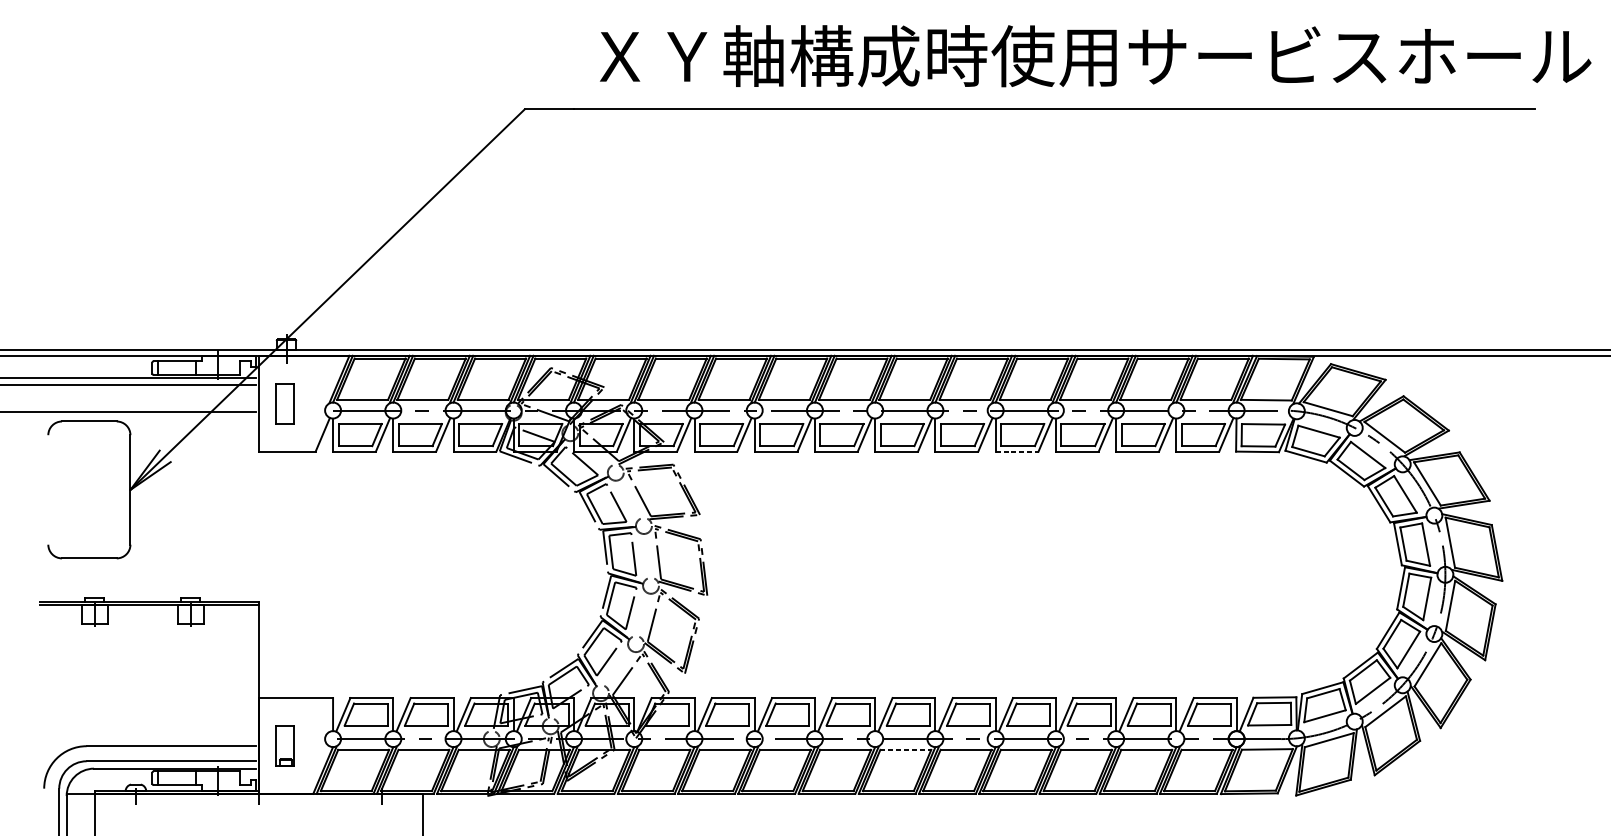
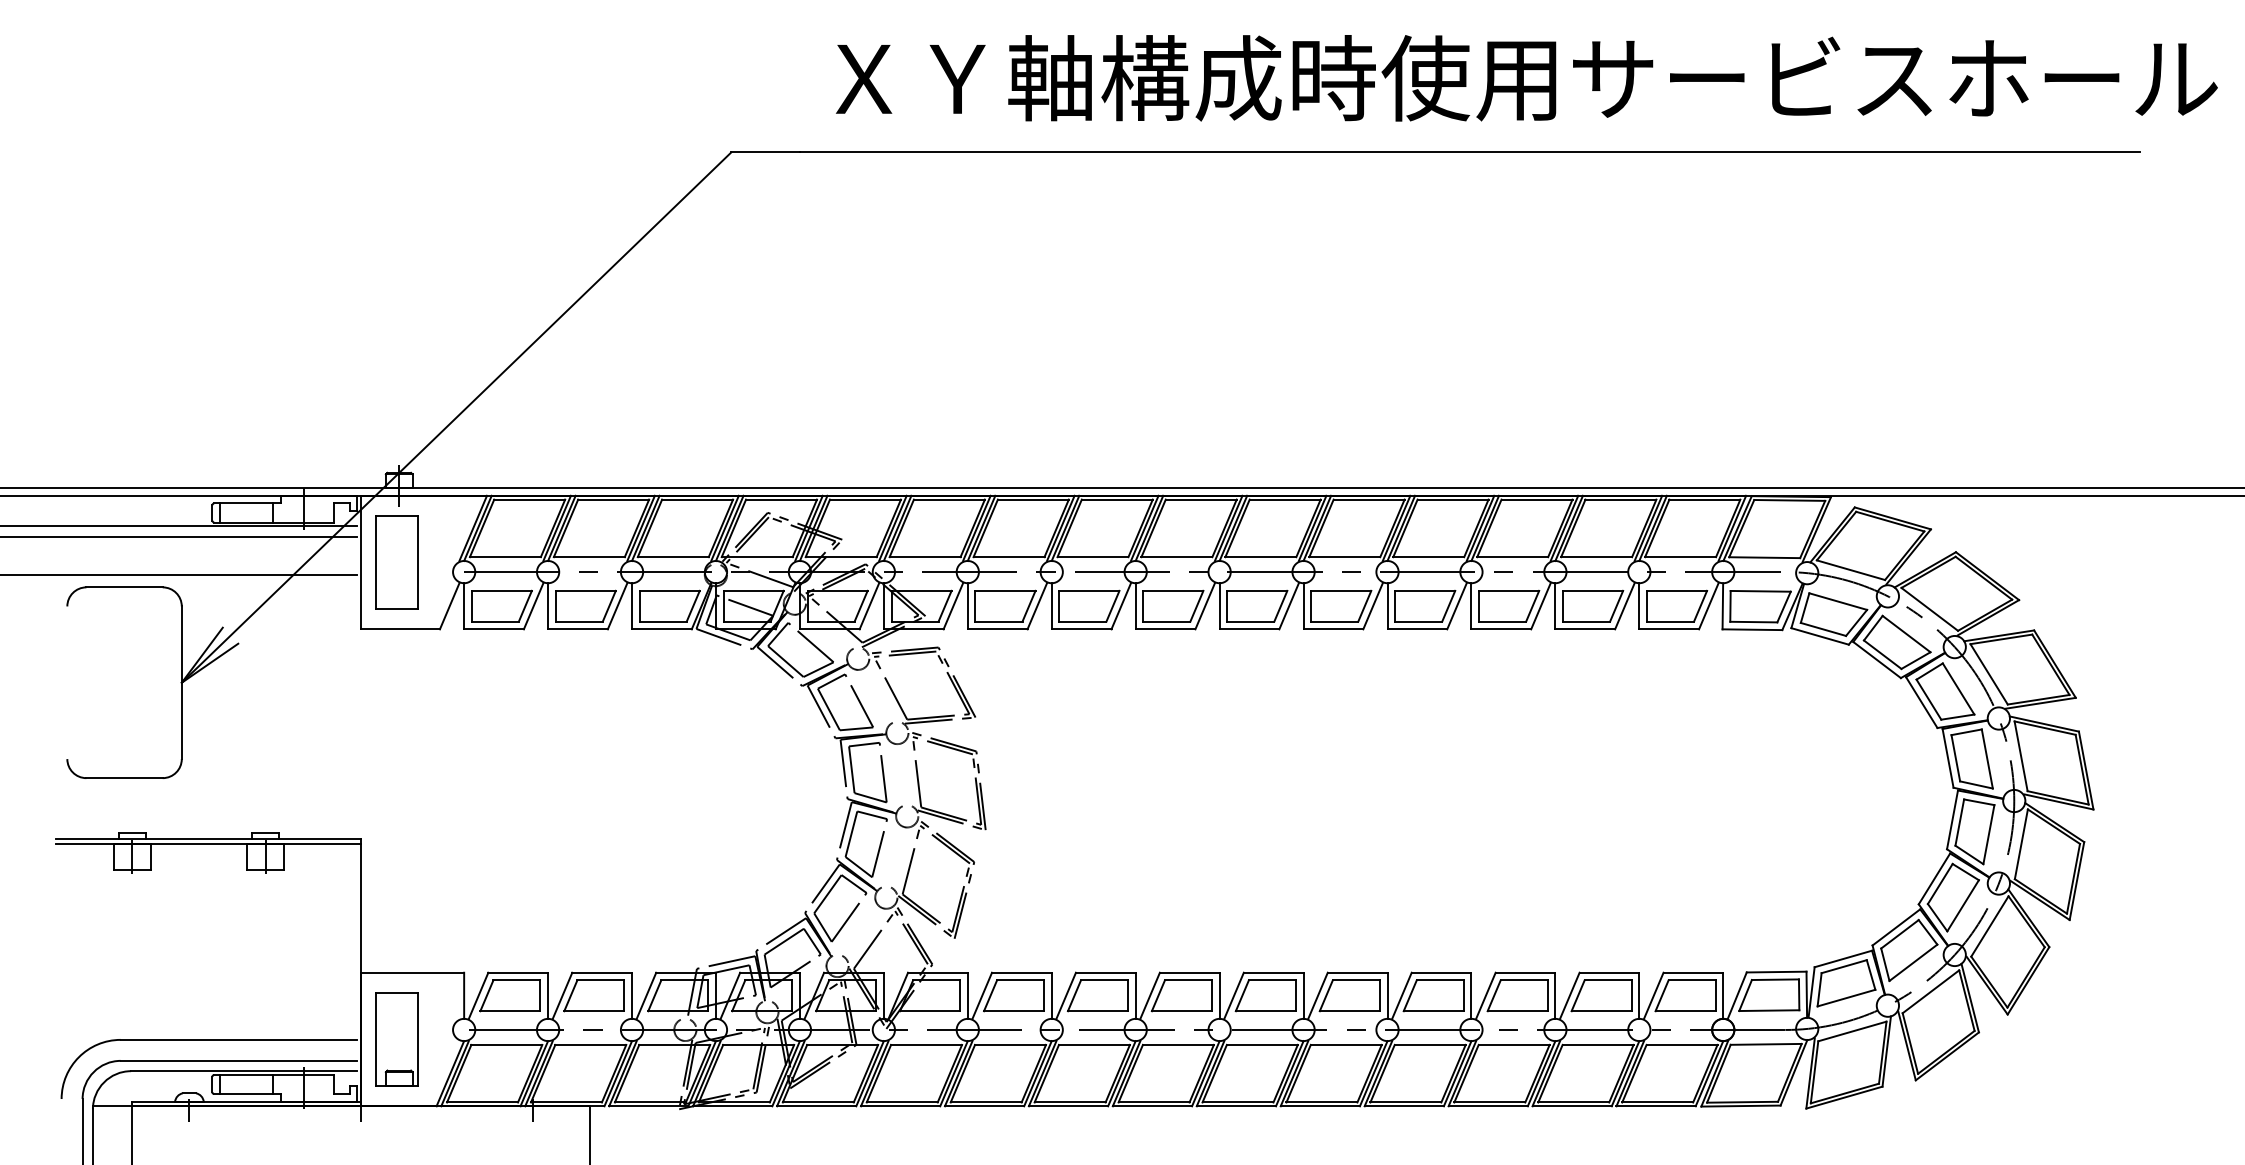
part: (284, 403) -> (396, 562), size x1.67
line: (1017, 451) -> (1417, 629), dashed -> solid
part: (284, 745) -> (396, 1039), size x1.67
line: (905, 749) -> (1262, 1044), dashed -> solid

